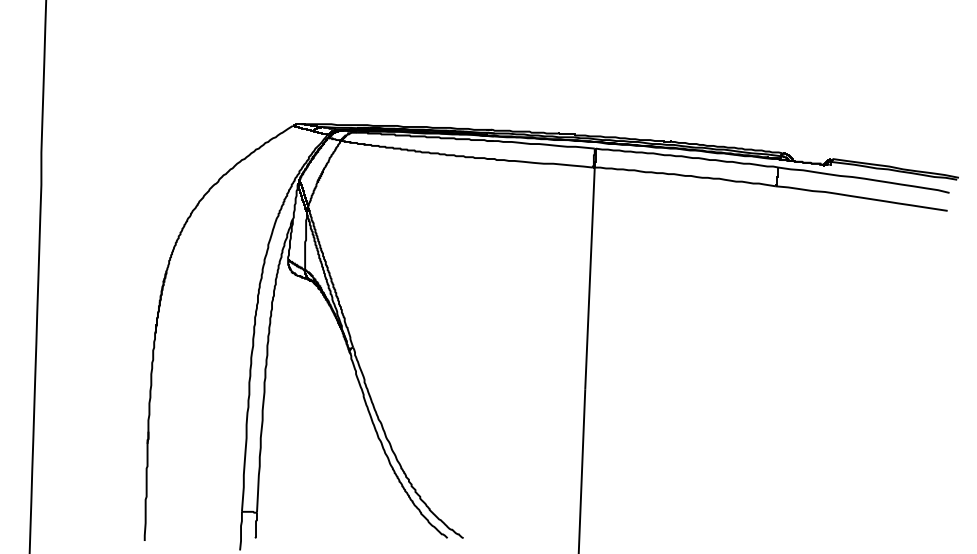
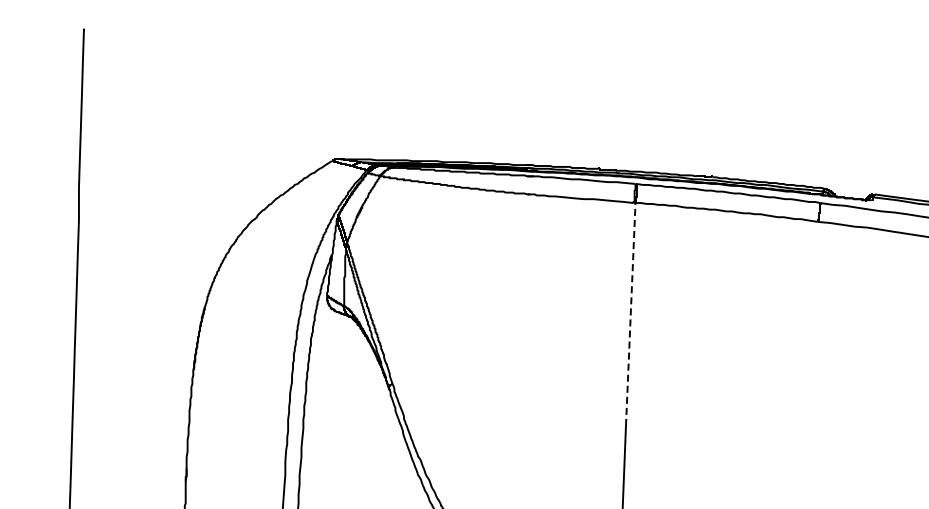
line: (590, 278) -> (631, 314), solid -> dashed

